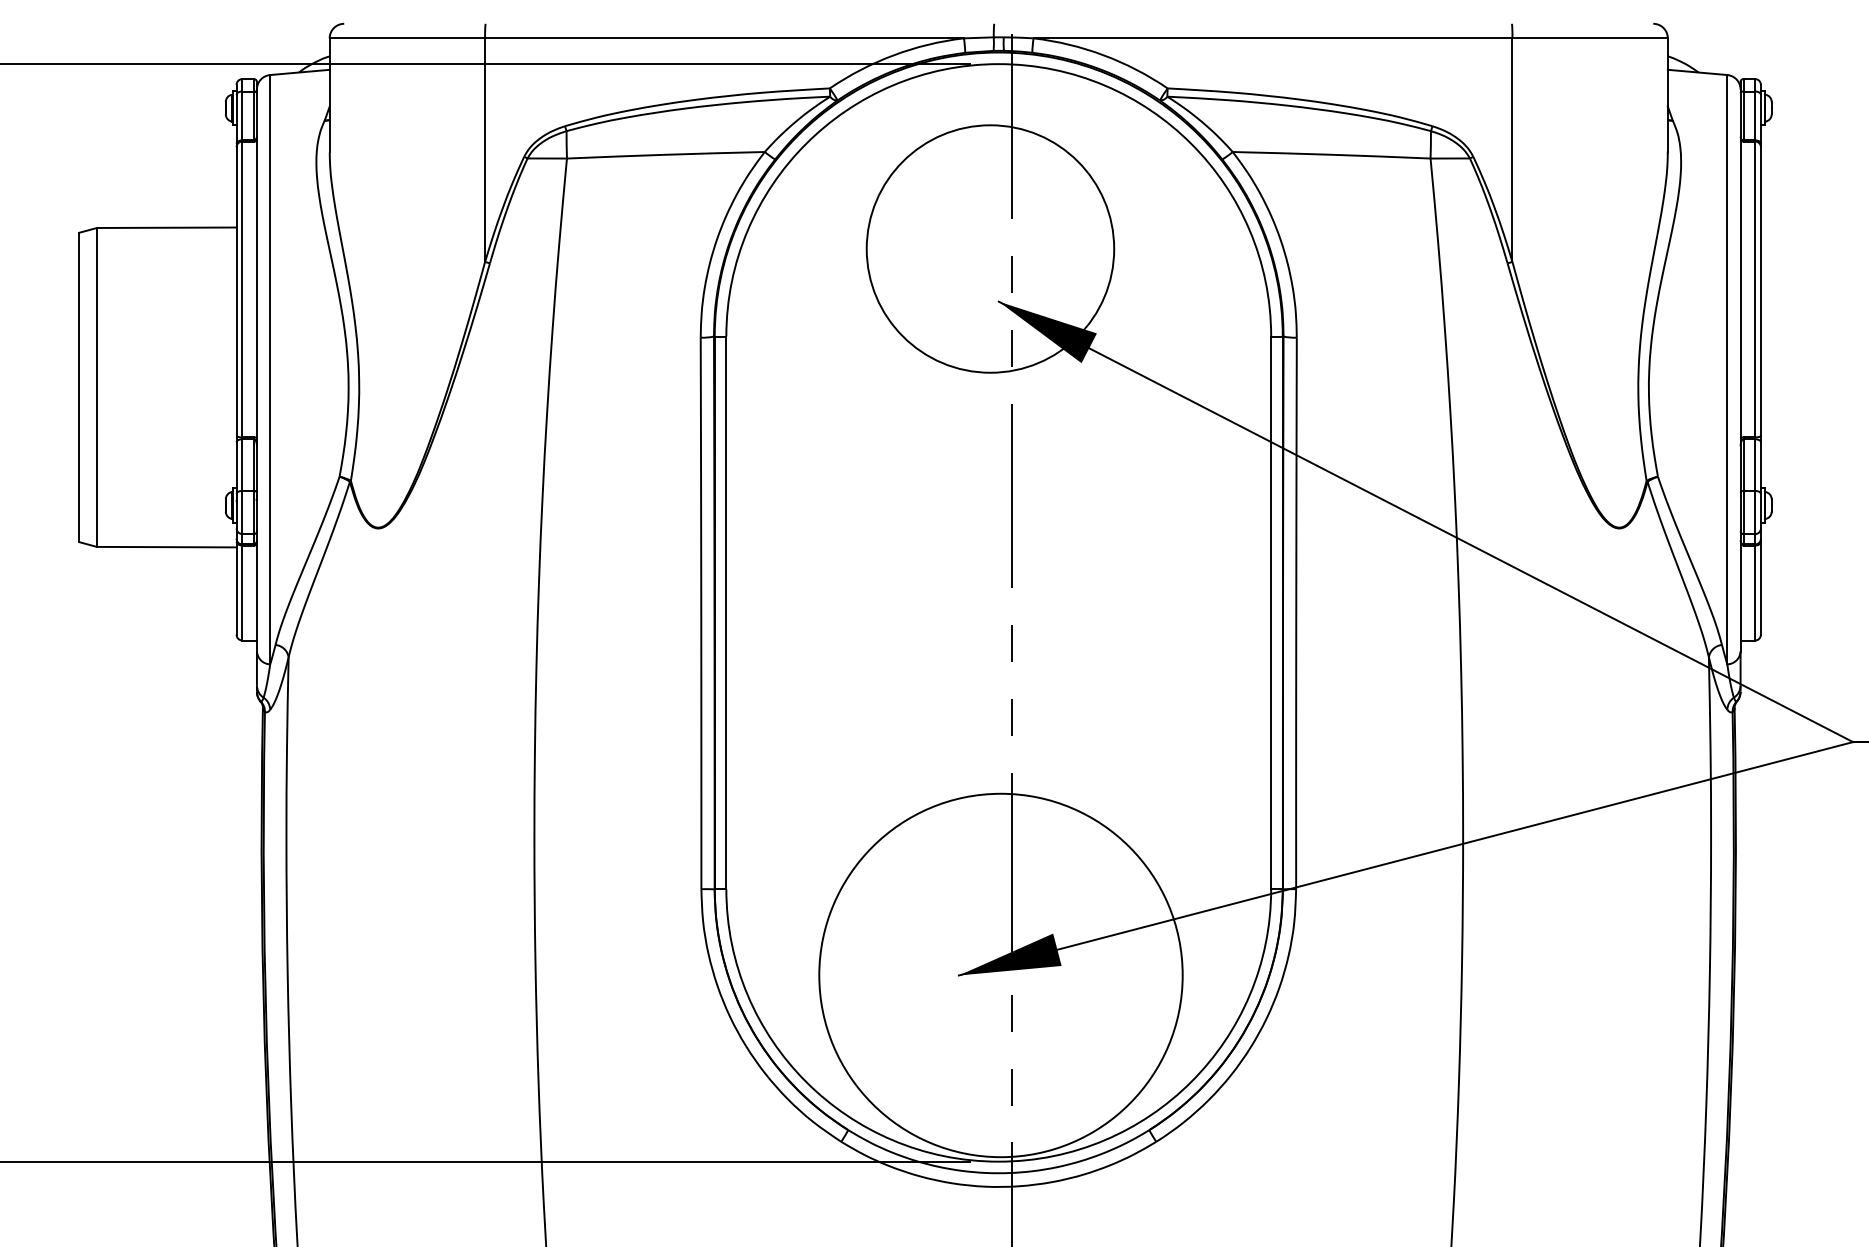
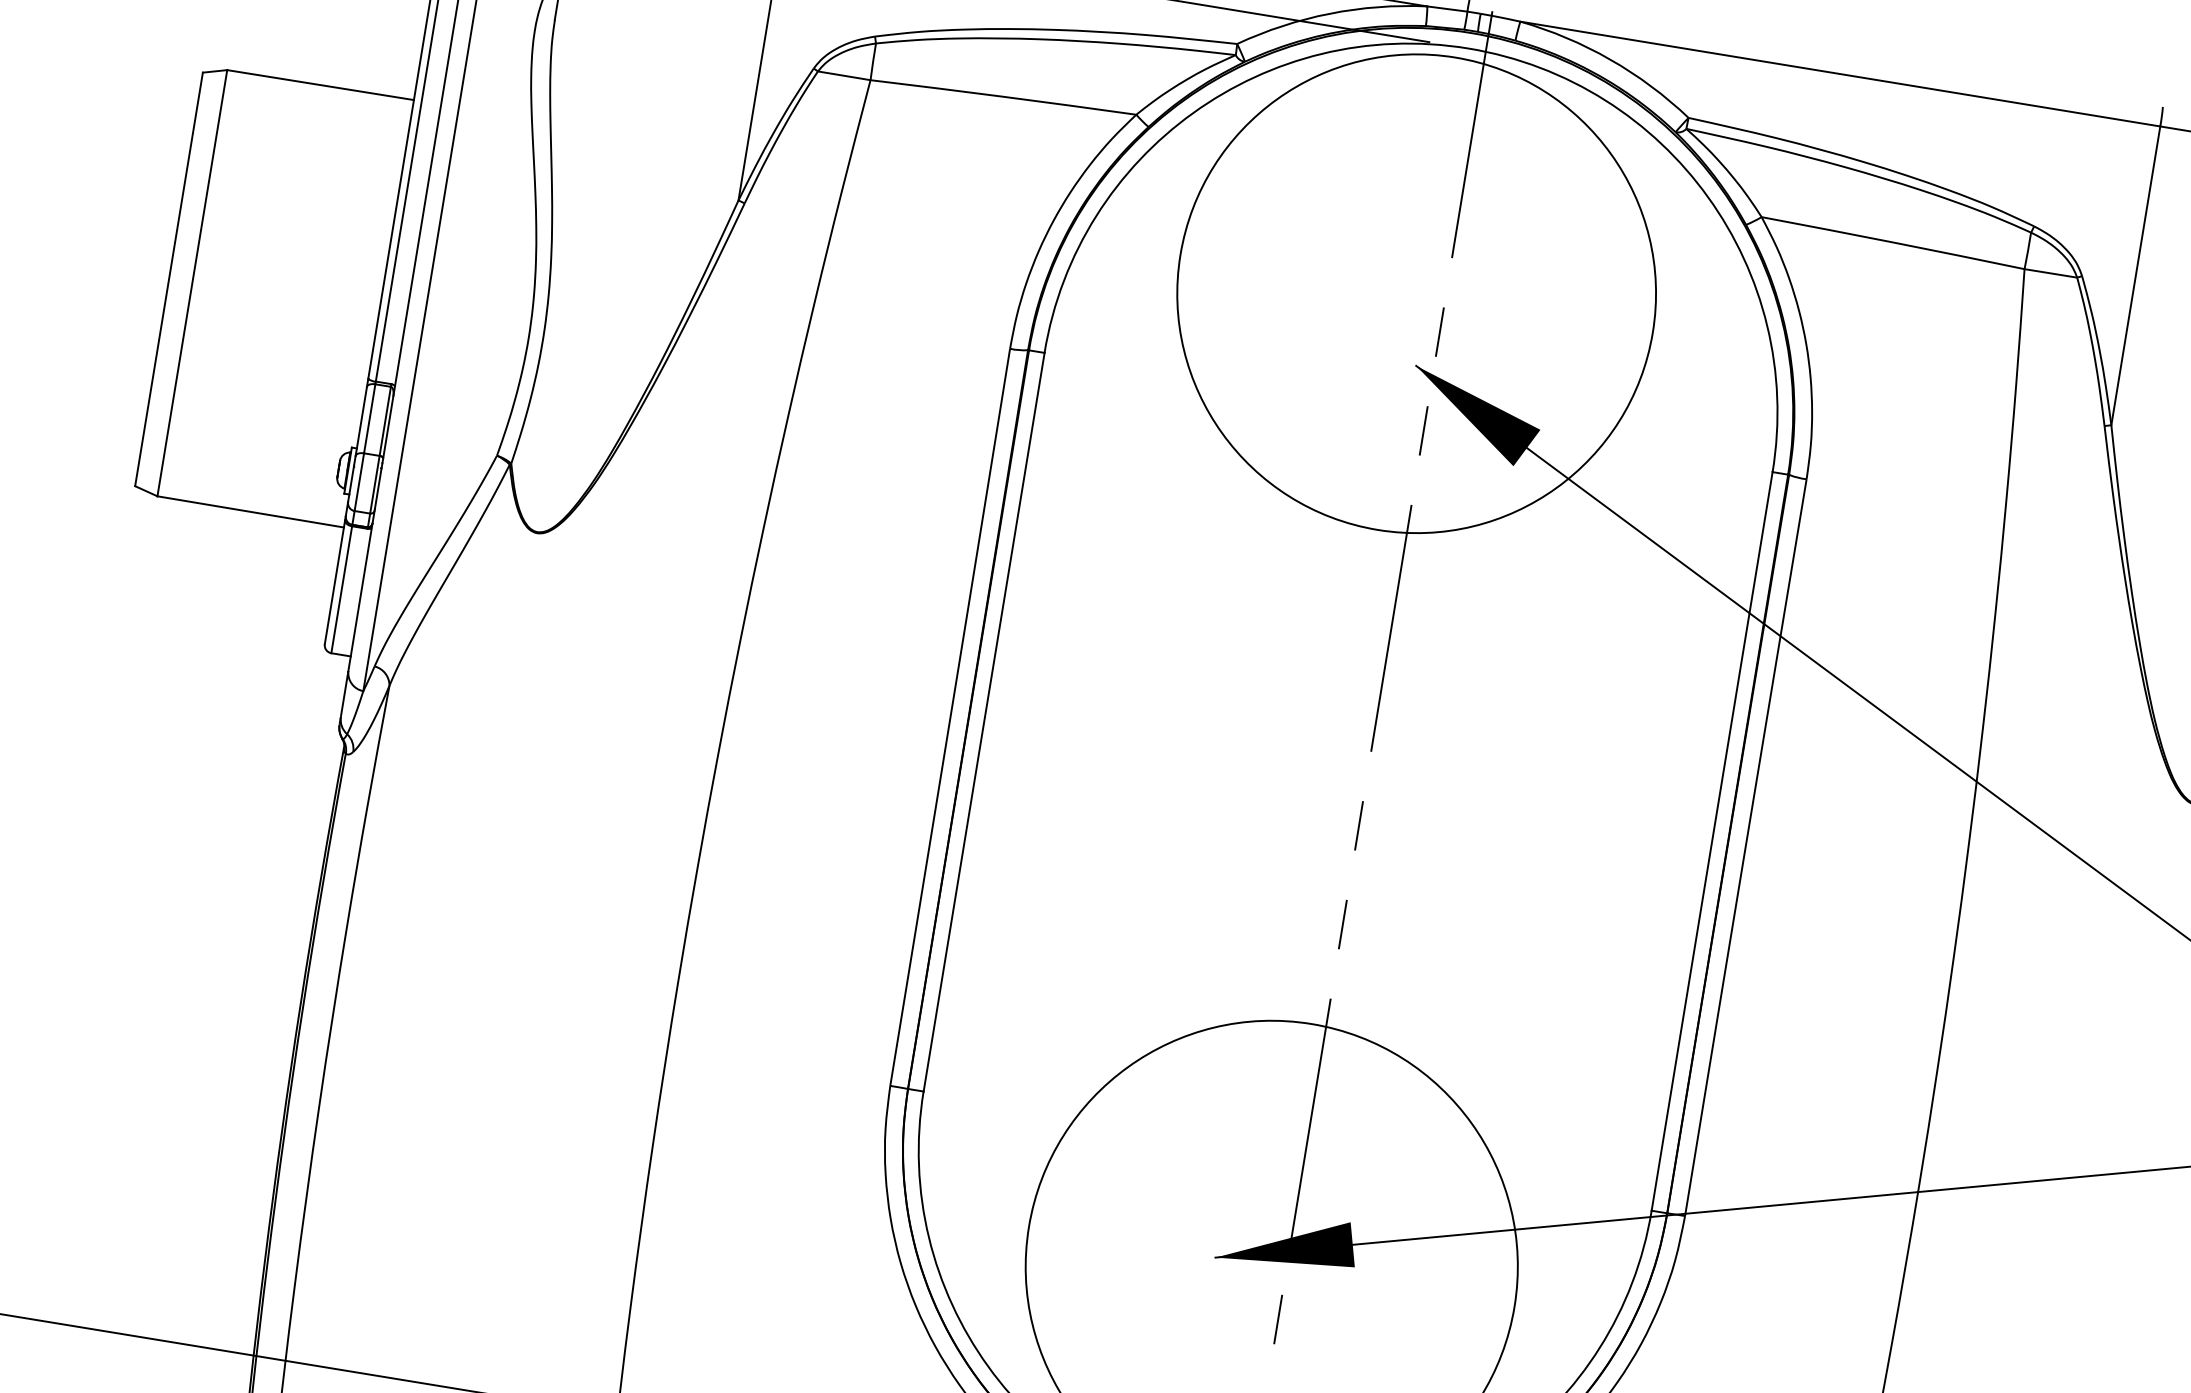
circle: (990, 248) -> (1416, 293), size x1.43

